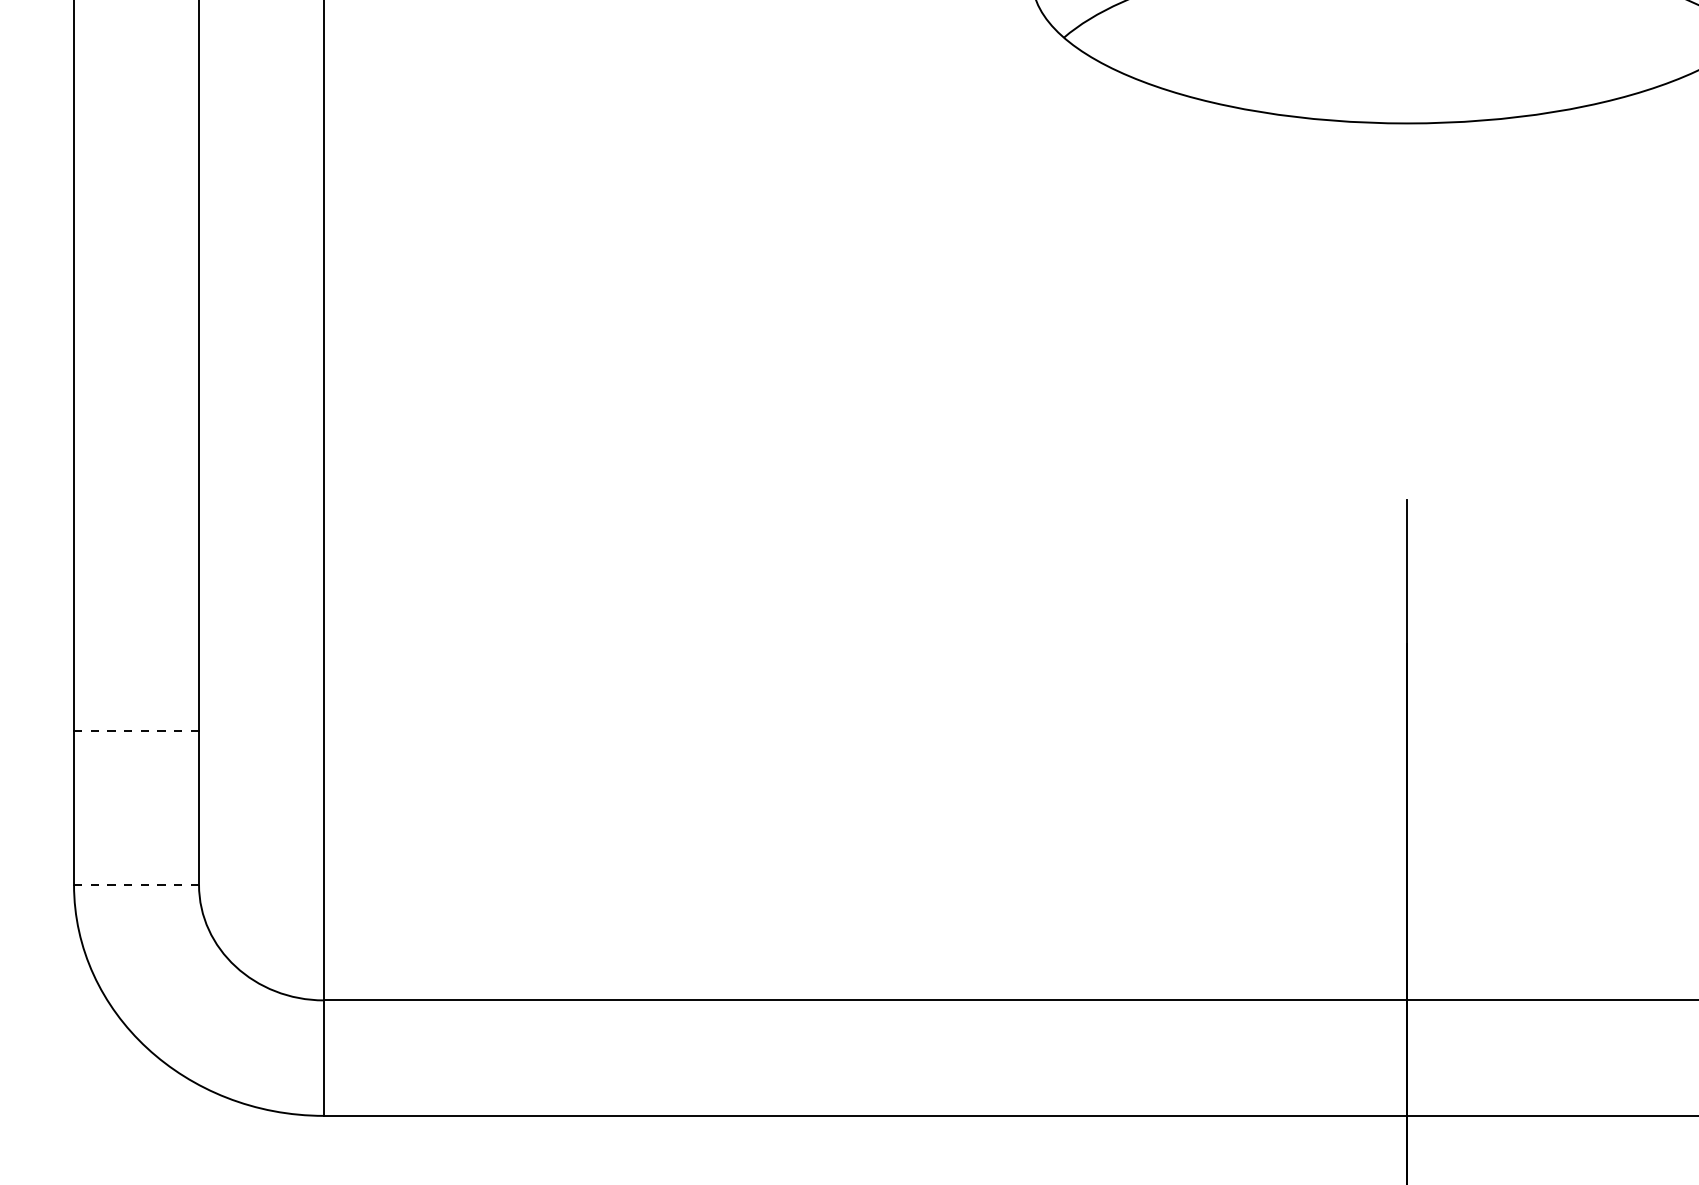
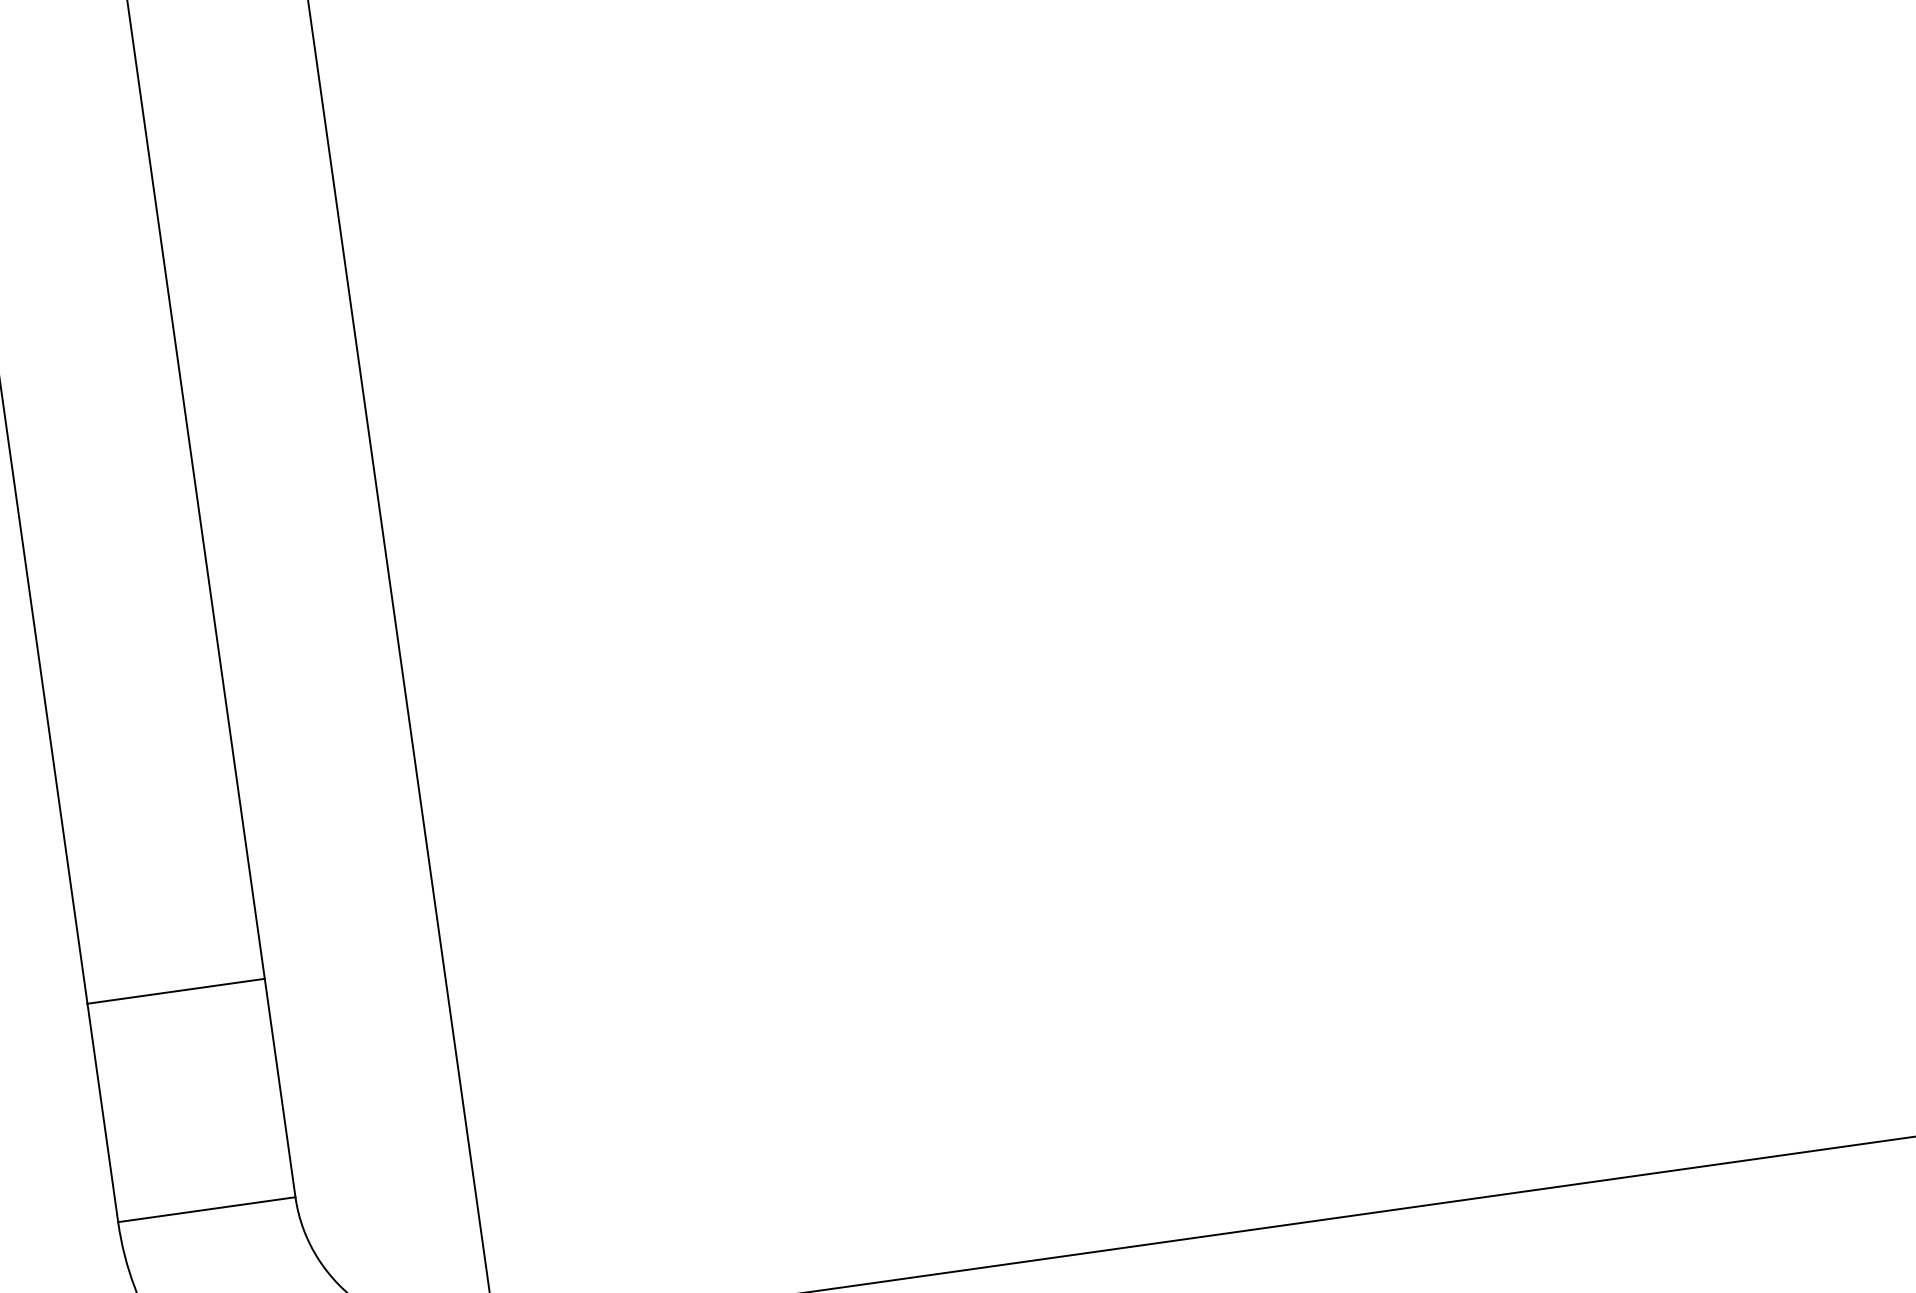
line: (136, 730) -> (176, 990), dashed -> solid
line: (136, 884) -> (206, 1209), dashed -> solid

